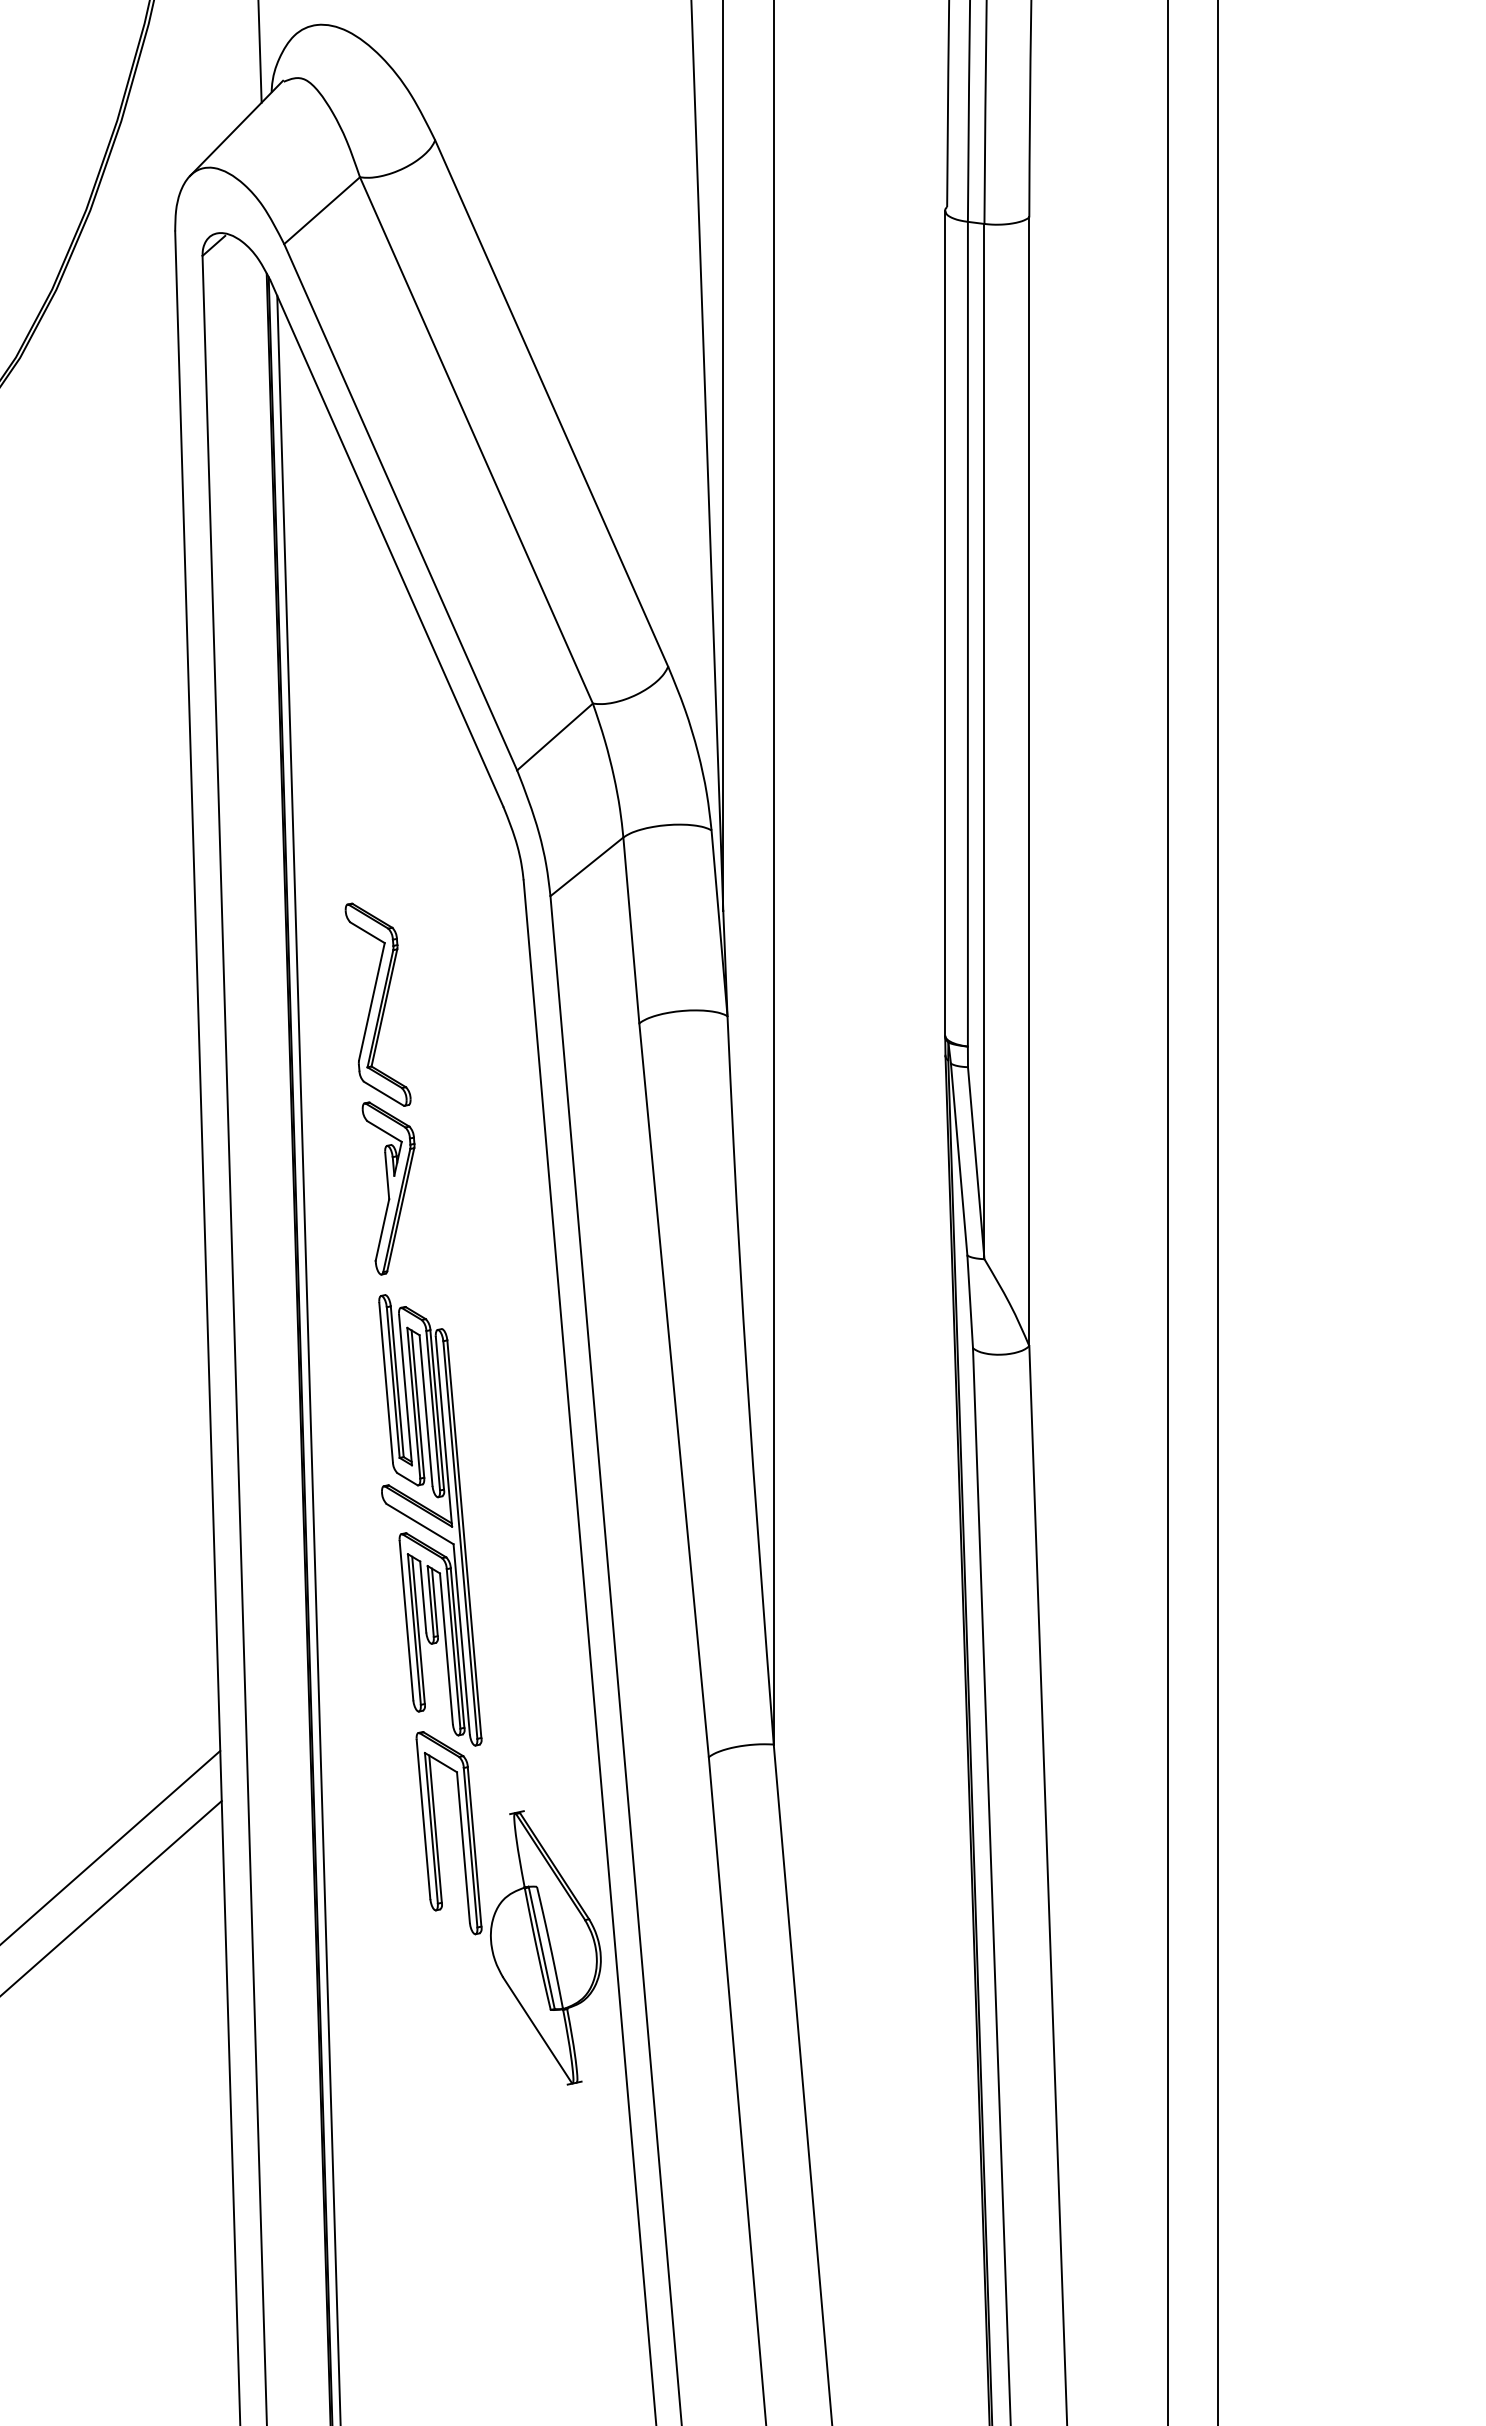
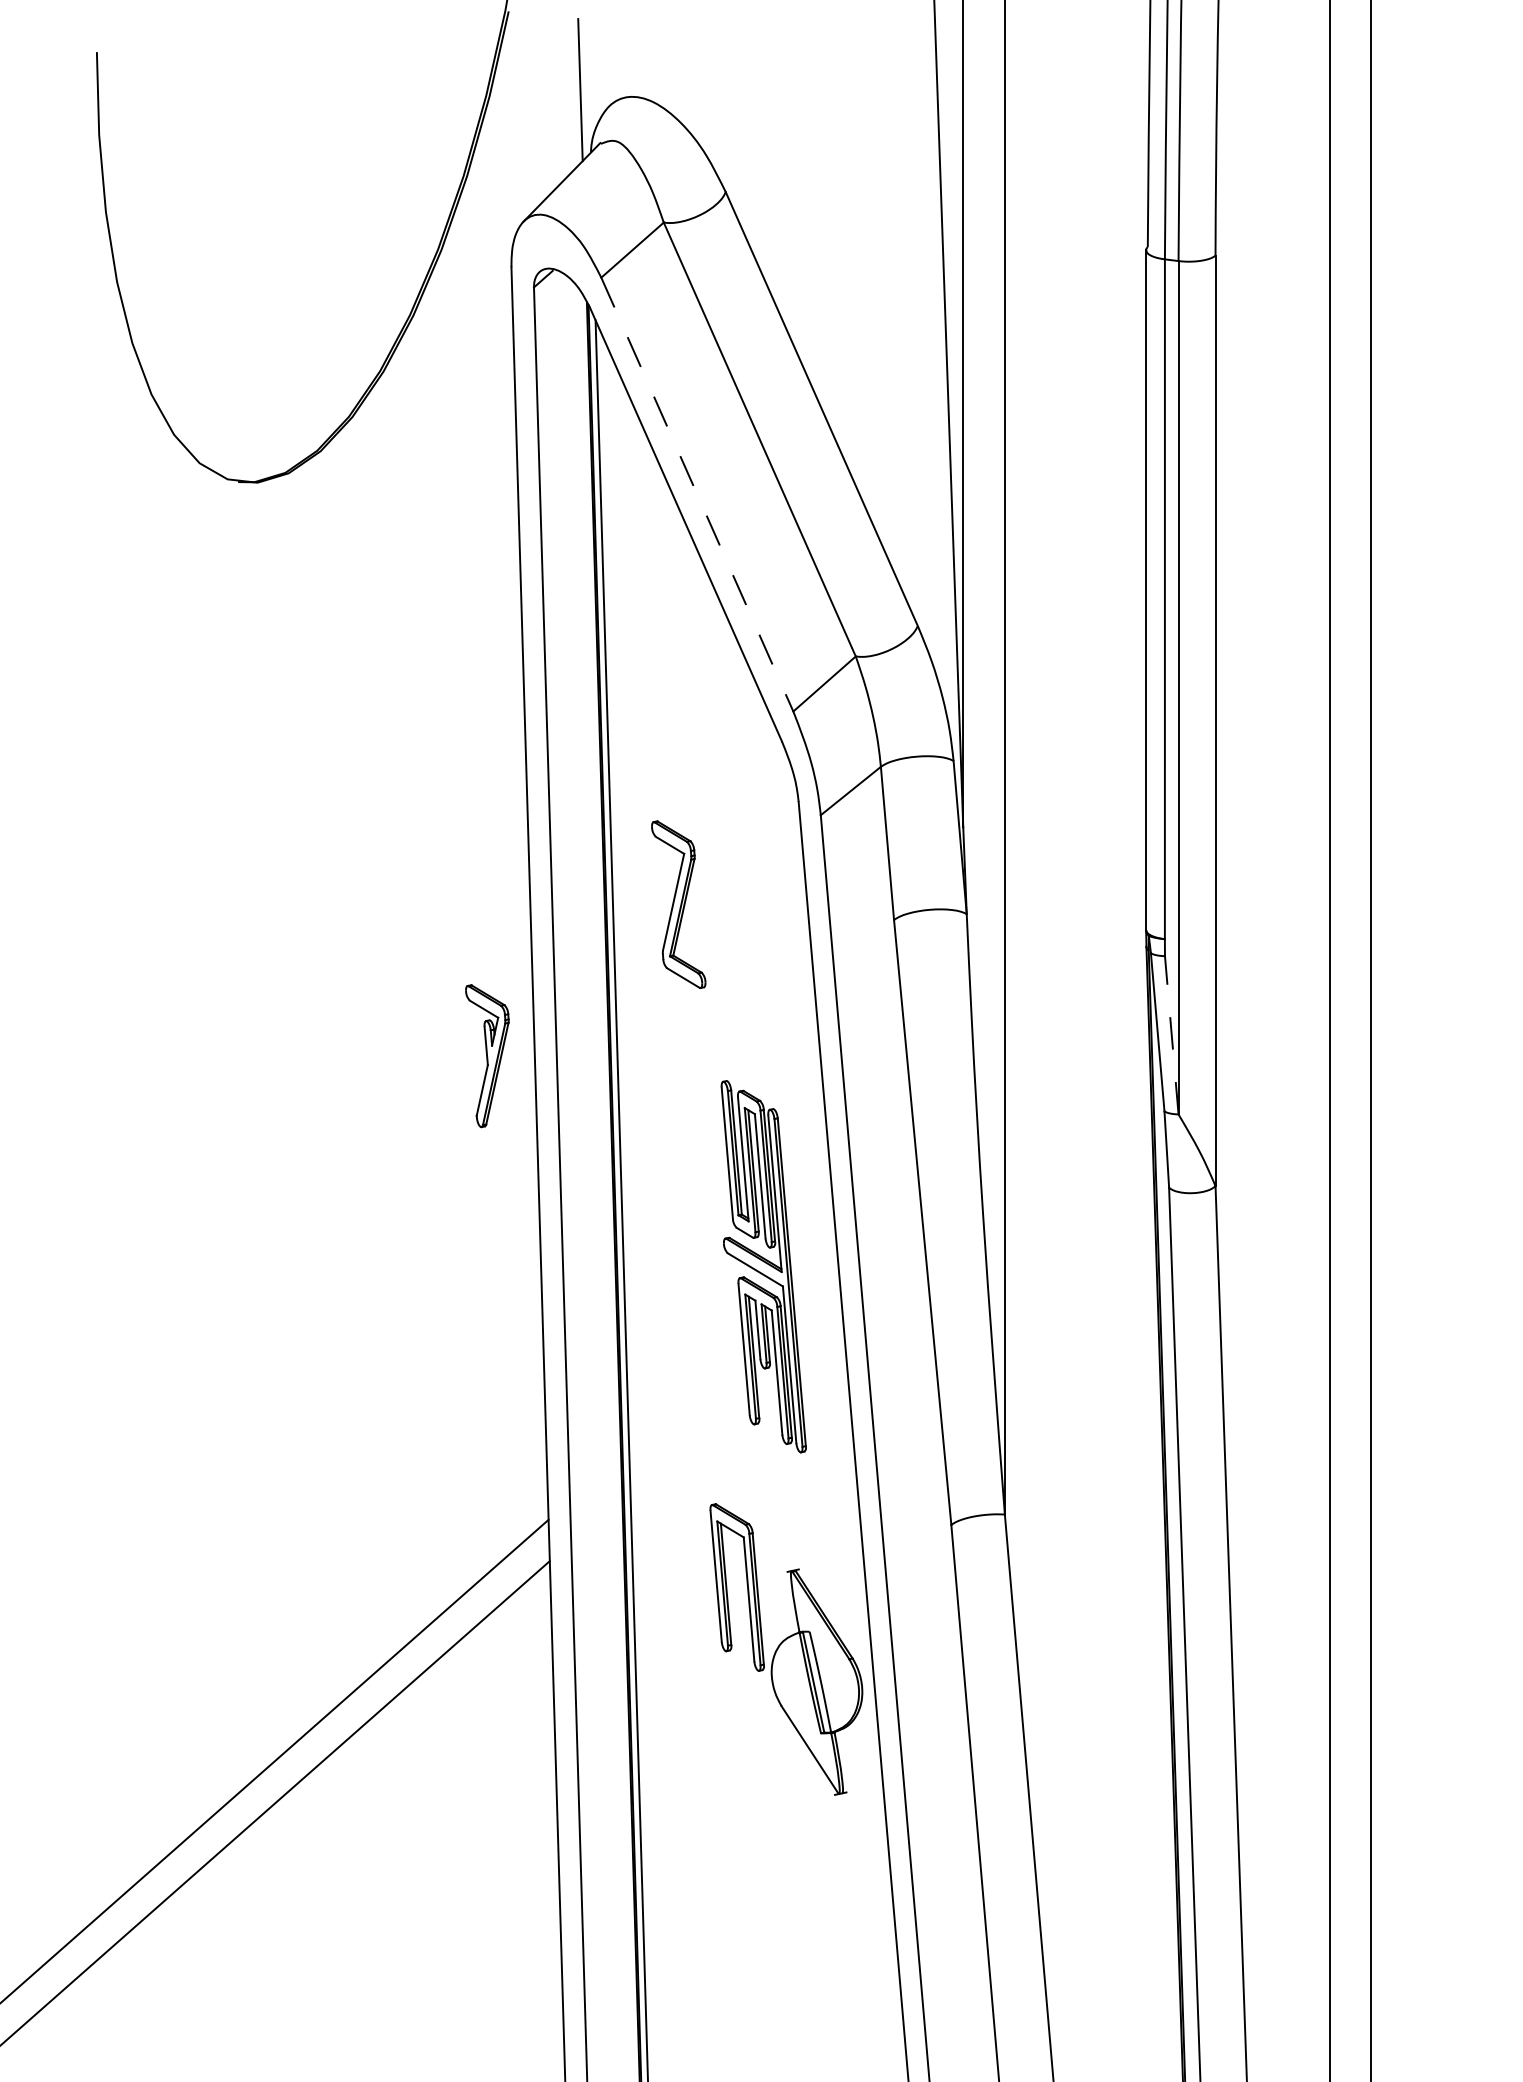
line: (400, 508) -> (697, 495), solid -> dashed
line: (975, 1162) -> (1171, 1034), solid -> dashed
part: (388, 1188) -> (487, 1056), moved
part: (430, 1520) -> (763, 1266), moved

